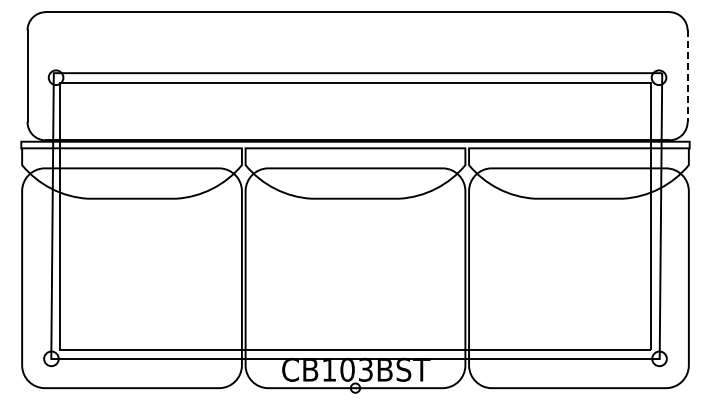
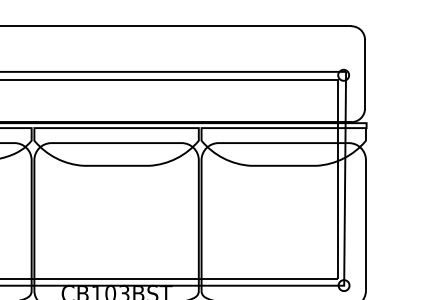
line: (687, 76) -> (364, 74), dashed -> solid

